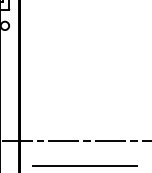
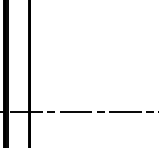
line: (85, 166) -> (99, 138), removed

